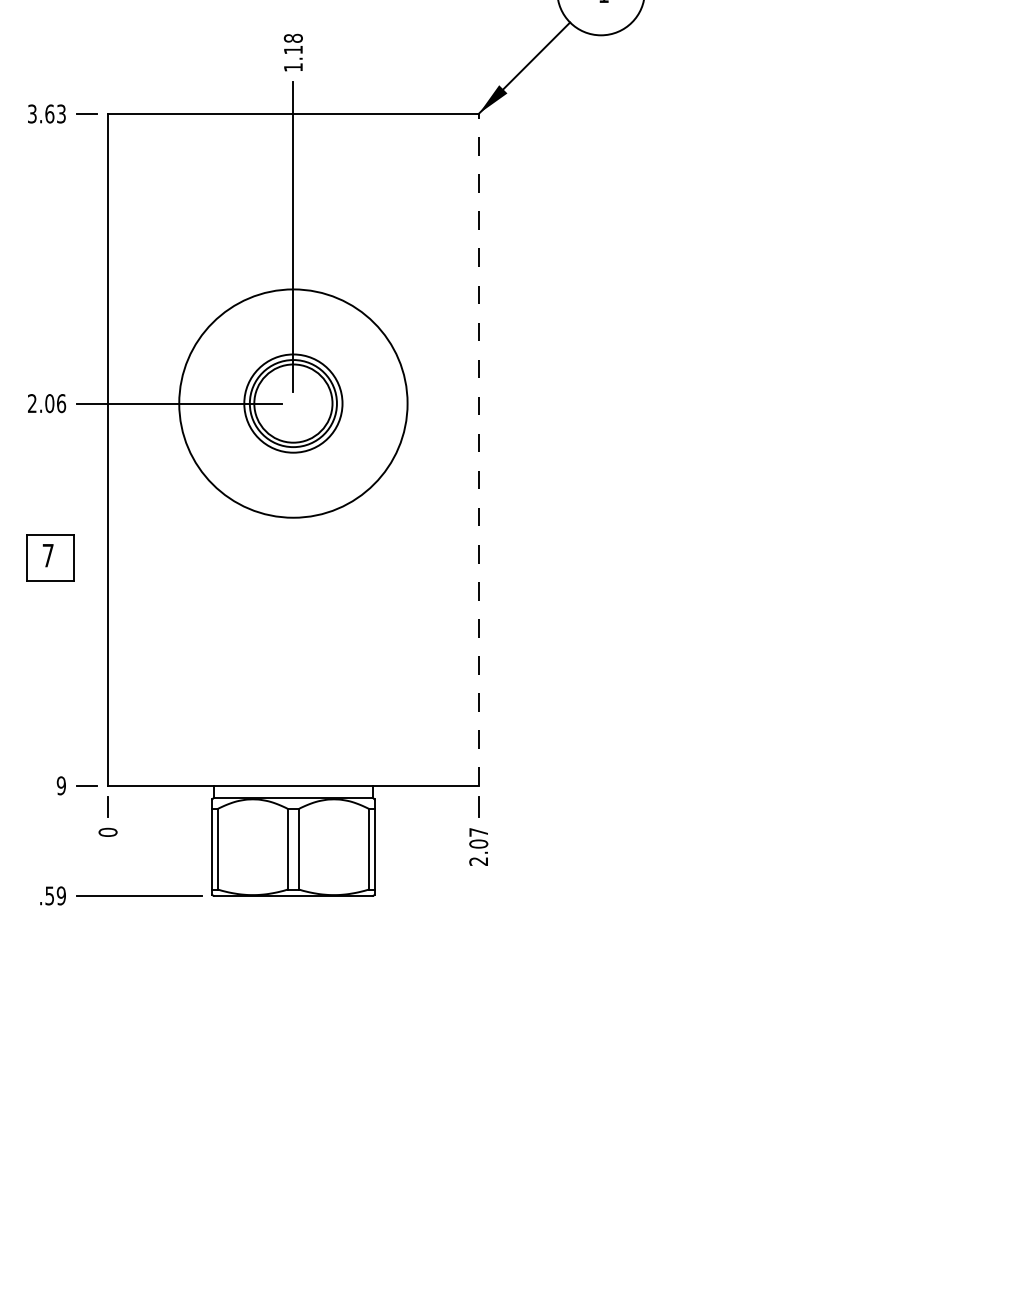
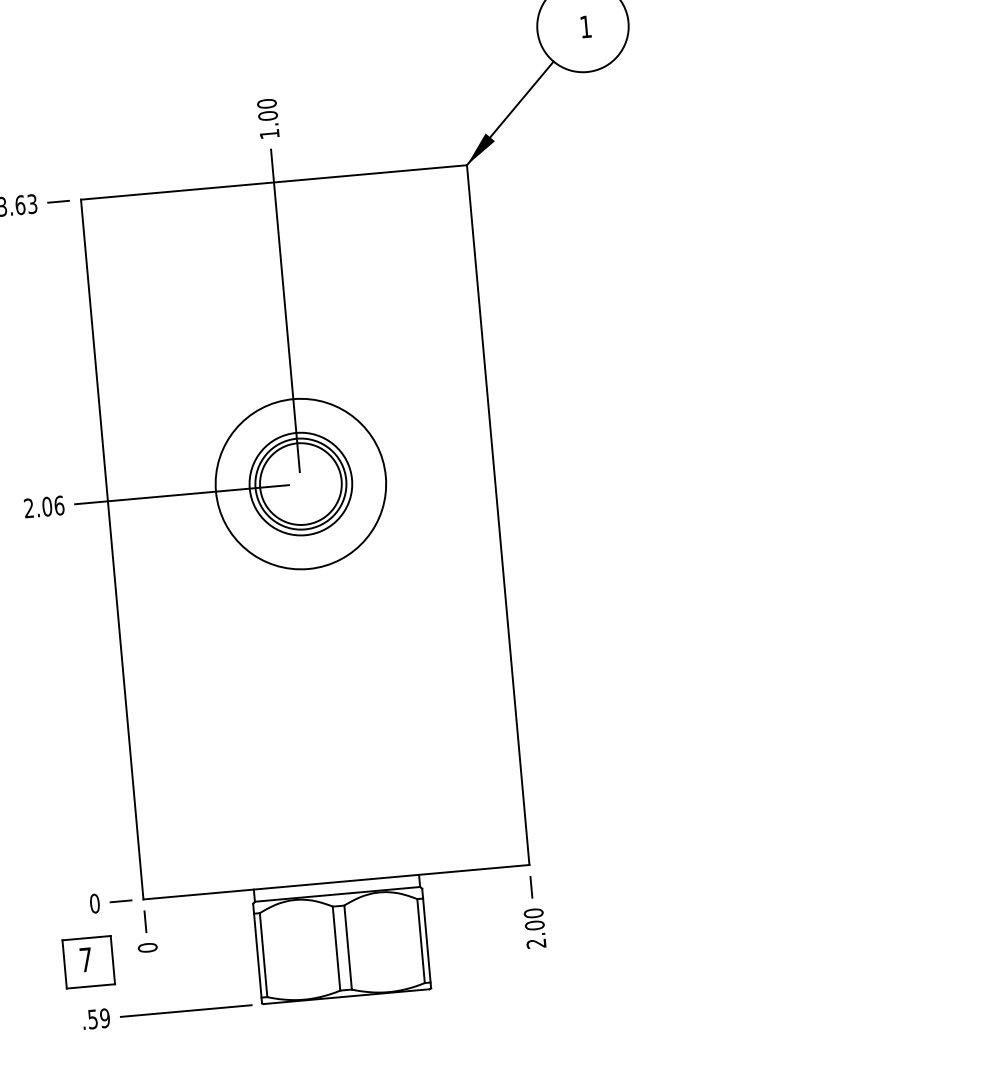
text: (292, 43) -> (266, 109), 1.18 -> 1.00
circle: (292, 403) -> (299, 484), size x0.71
line: (478, 449) -> (497, 514), dashed -> solid
part: (50, 557) -> (88, 961), moved
text: (60, 785) -> (93, 903), 9 -> 0
text: (478, 831) -> (533, 912), 2.07 -> 2.00

